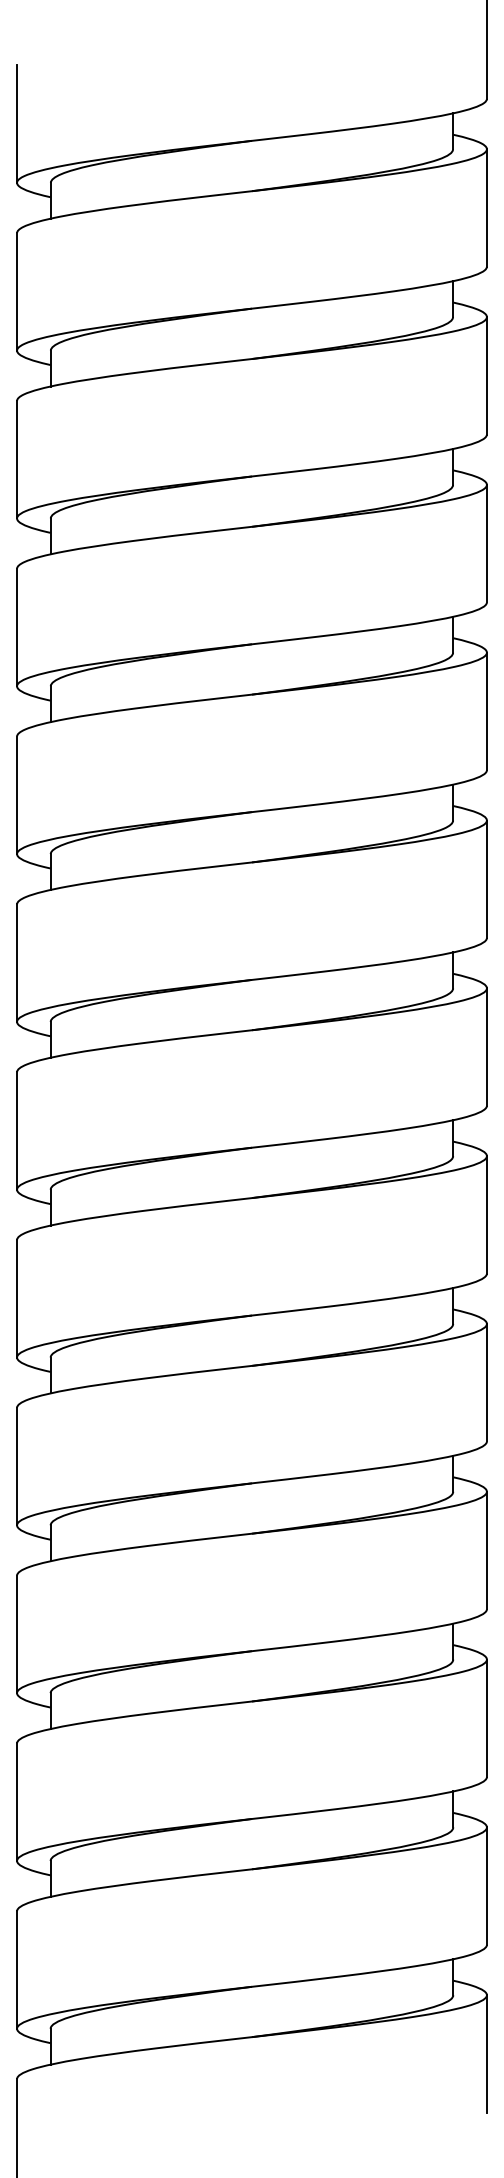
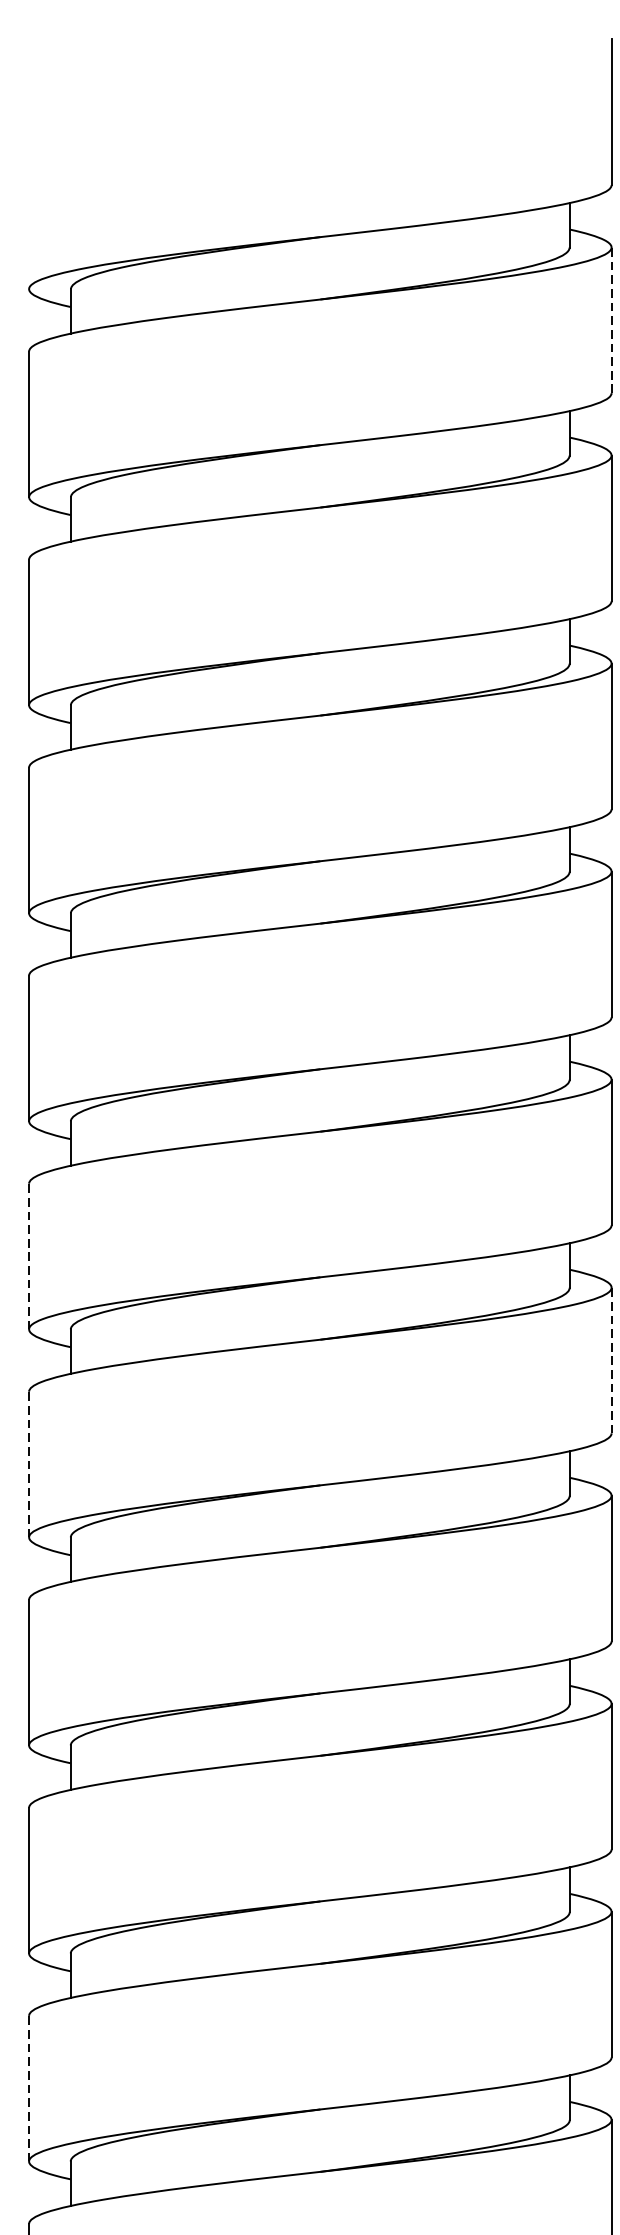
line: (17, 123) -> (29, 215), removed
line: (486, 207) -> (611, 319), solid -> dashed
line: (17, 963) -> (29, 1256), solid -> dashed
line: (486, 1047) -> (611, 1361), solid -> dashed
line: (17, 1130) -> (29, 1463), solid -> dashed
line: (17, 1634) -> (29, 2088), solid -> dashed

